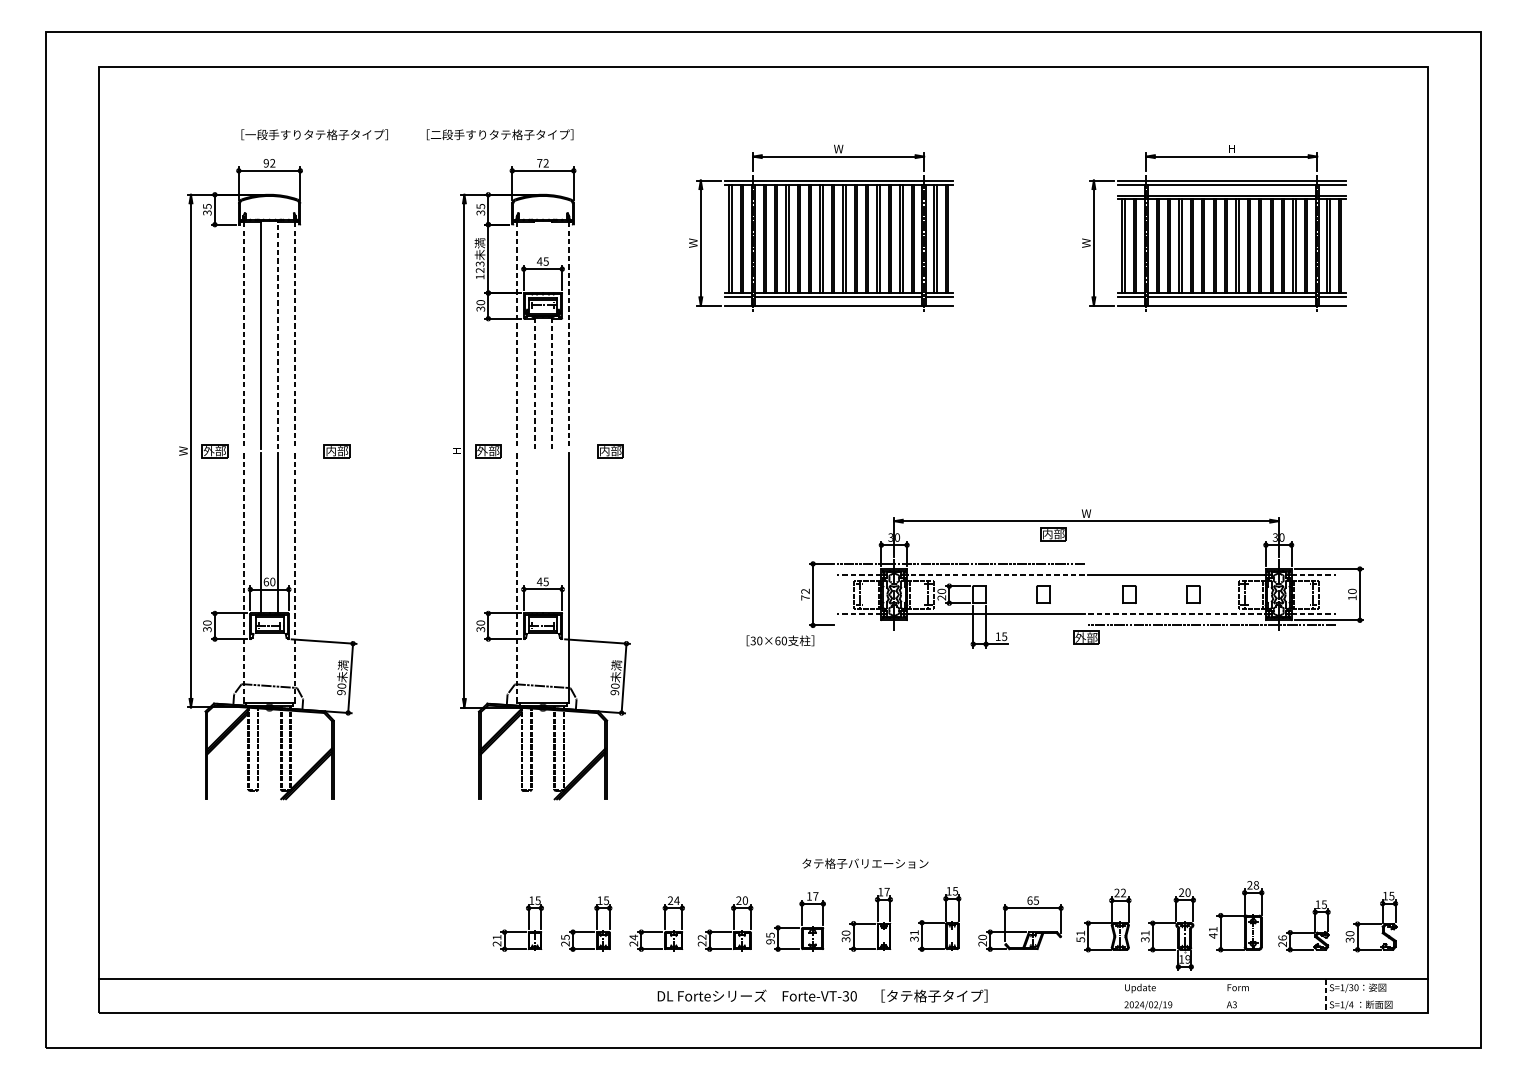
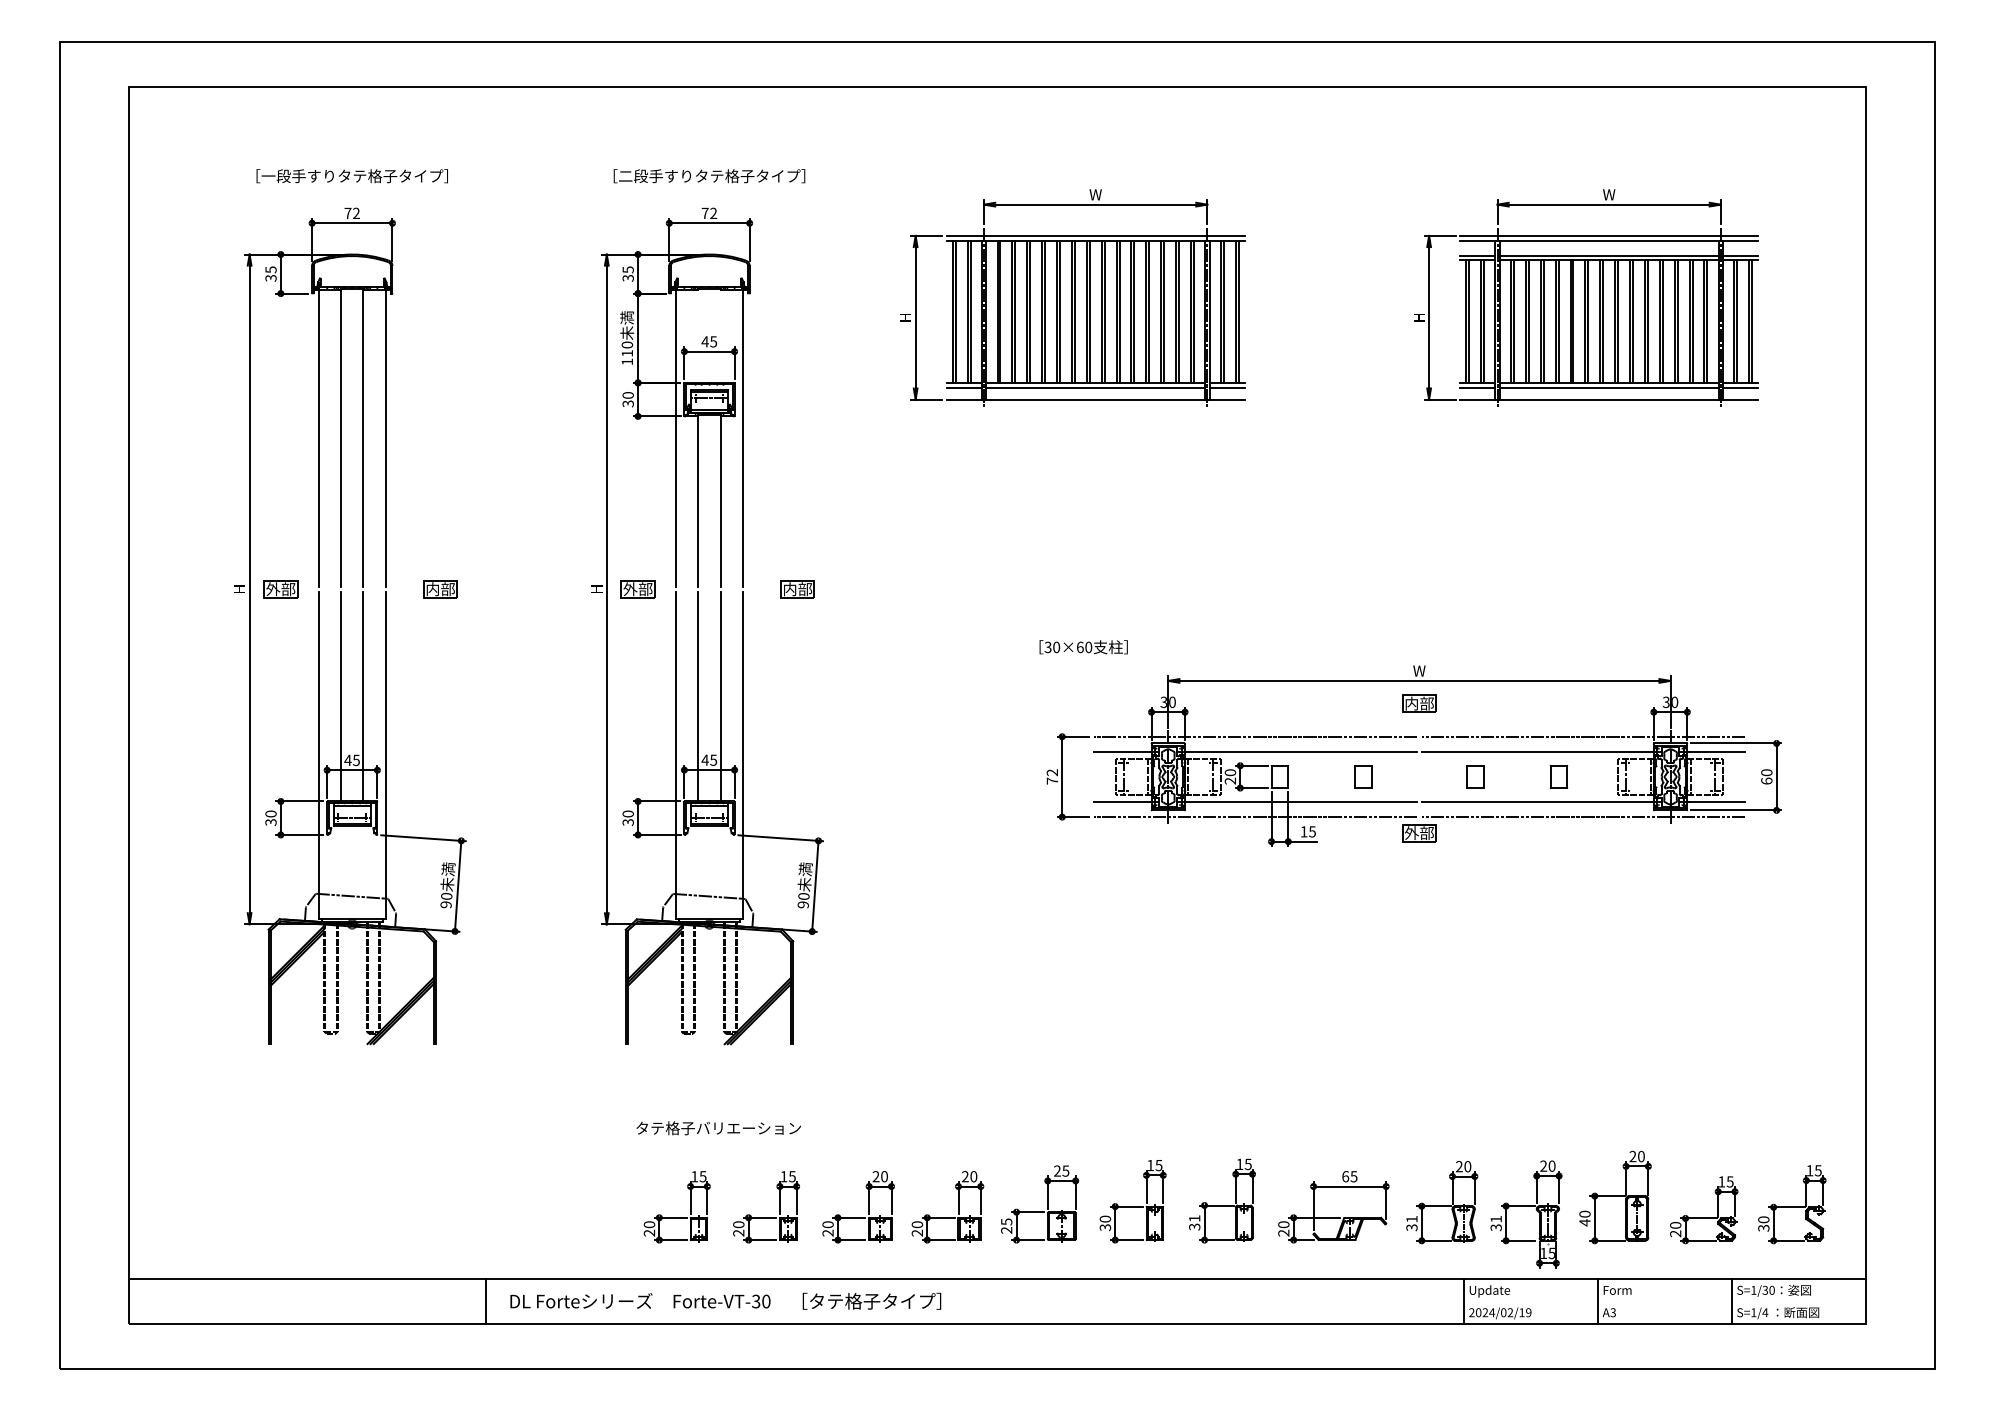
text: (314, 135) -> (351, 176), moved
text: (500, 135) -> (709, 176), moved
text: (1231, 148) -> (1609, 194), H -> W
text: (265, 163) -> (347, 213), 92 -> 72
text: (693, 242) -> (905, 317), W -> H
text: (1085, 242) -> (1418, 317), W -> H
text: (479, 266) -> (626, 348), 123 -> 110
line: (278, 334) -> (363, 437), dashed -> solid
line: (243, 335) -> (318, 438), dashed -> solid
line: (295, 335) -> (385, 438), dashed -> solid
line: (517, 335) -> (676, 438), dashed -> solid
line: (568, 335) -> (742, 438), dashed -> solid
line: (534, 383) -> (698, 500), dashed -> solid
line: (551, 383) -> (720, 500), dashed -> solid
text: (183, 451) -> (239, 589), W -> H
line: (534, 533) -> (698, 696), added
line: (551, 533) -> (720, 696), added
part: (1053, 533) -> (1419, 703), moved
line: (1212, 563) -> (1583, 736), added
line: (859, 575) -> (1122, 751), dashed -> solid
line: (995, 575) -> (1300, 751), dashed -> solid
line: (1313, 575) -> (1716, 751), dashed -> solid
line: (243, 578) -> (318, 755), dashed -> solid
line: (295, 578) -> (385, 755), dashed -> solid
line: (517, 579) -> (676, 756), dashed -> solid
text: (268, 582) -> (351, 760), 60 -> 45
text: (1352, 597) -> (1766, 780), 10 -> 60
line: (859, 614) -> (1122, 802), dashed -> solid
line: (1177, 614) -> (1538, 802), dashed -> solid
line: (1313, 614) -> (1716, 802), dashed -> solid
line: (960, 625) -> (1255, 817), added
text: (780, 641) -> (1083, 647), moved
text: (865, 863) -> (718, 1128), moved
text: (1256, 885) -> (1641, 1156), 28 -> 20
text: (886, 892) -> (1158, 1165), 17 -> 15
text: (1123, 892) -> (1467, 1166), 22 -> 20
text: (812, 895) -> (1061, 1170), 17 -> 25
text: (676, 900) -> (884, 1176), 24 -> 20
text: (1212, 928) -> (1584, 1213), 41 -> 40
text: (497, 937) -> (649, 1224), 21 -> 20
text: (565, 937) -> (738, 1224), 25 -> 20
text: (633, 937) -> (827, 1224), 24 -> 20
text: (702, 937) -> (917, 1224), 22 -> 20
text: (1282, 937) -> (1675, 1224), 26 -> 20
text: (1080, 939) -> (1411, 1227), 51 -> 31
text: (770, 941) -> (1006, 1230), 95 -> 25
text: (1187, 958) -> (1551, 1252), 19 -> 15
text: (822, 995) -> (725, 1300), moved
line: (372, 996) -> (486, 1301), added
line: (1120, 996) -> (1464, 1301), added
line: (1223, 996) -> (1598, 1301), added
line: (1325, 997) -> (1731, 1302), dashed -> solid

